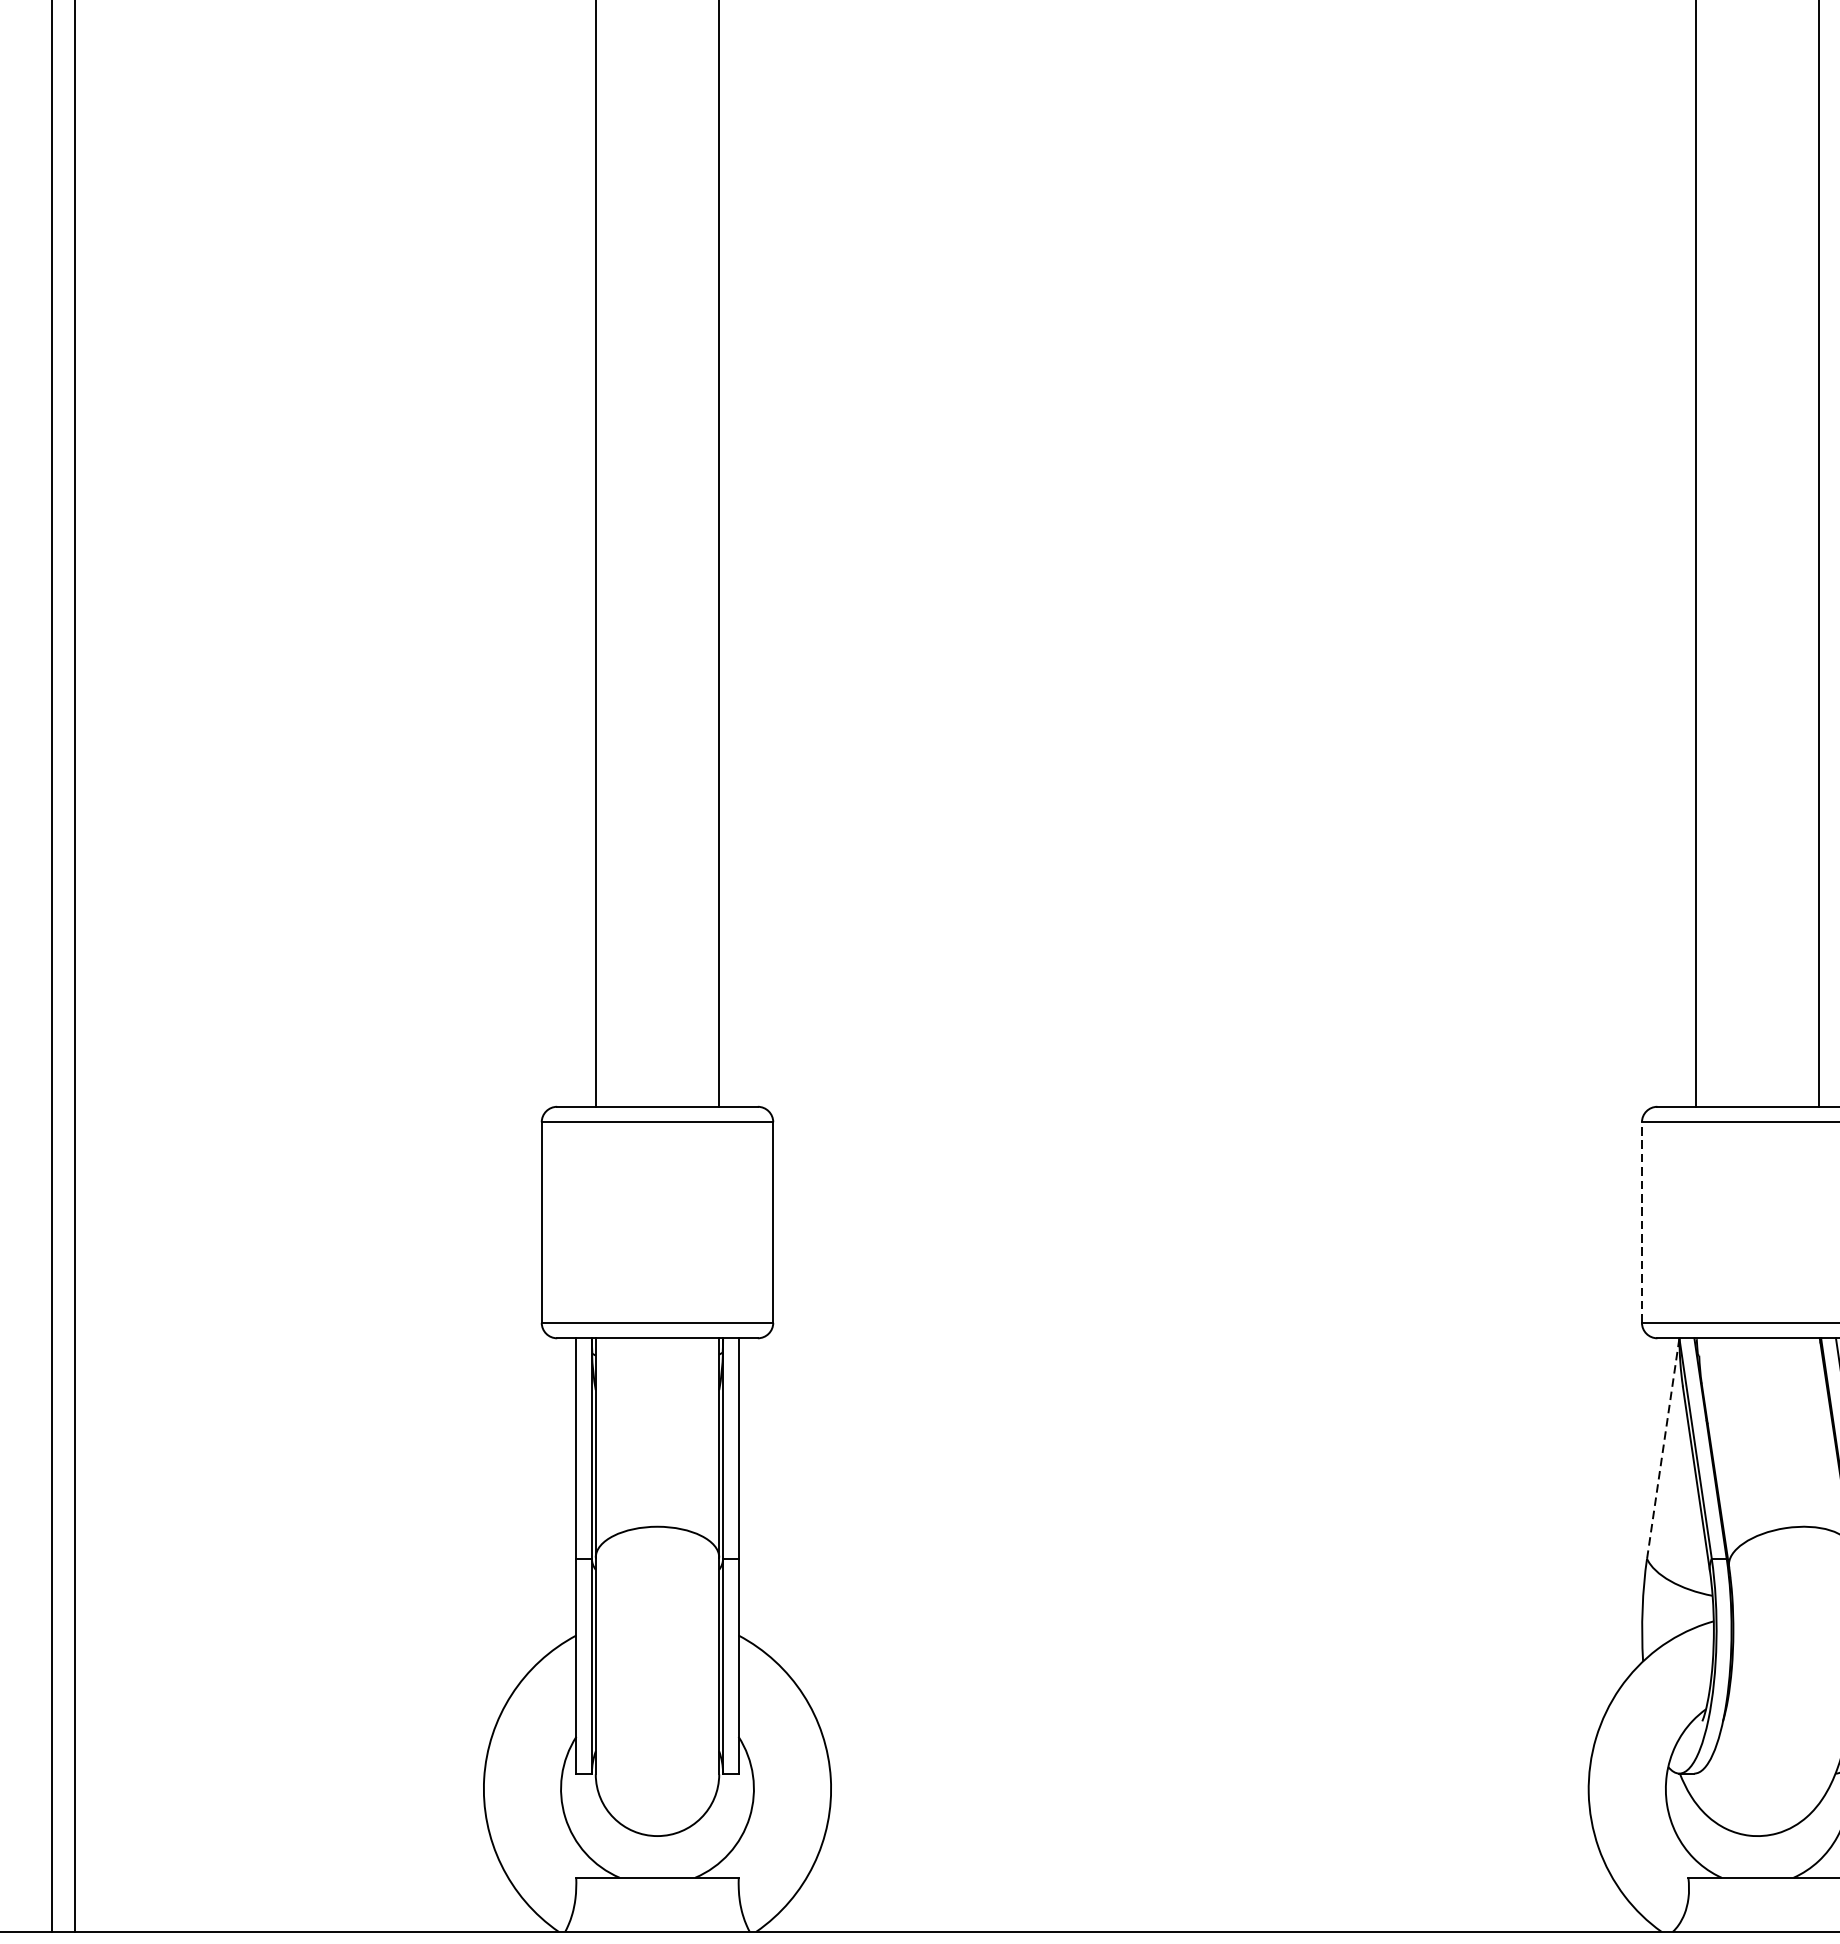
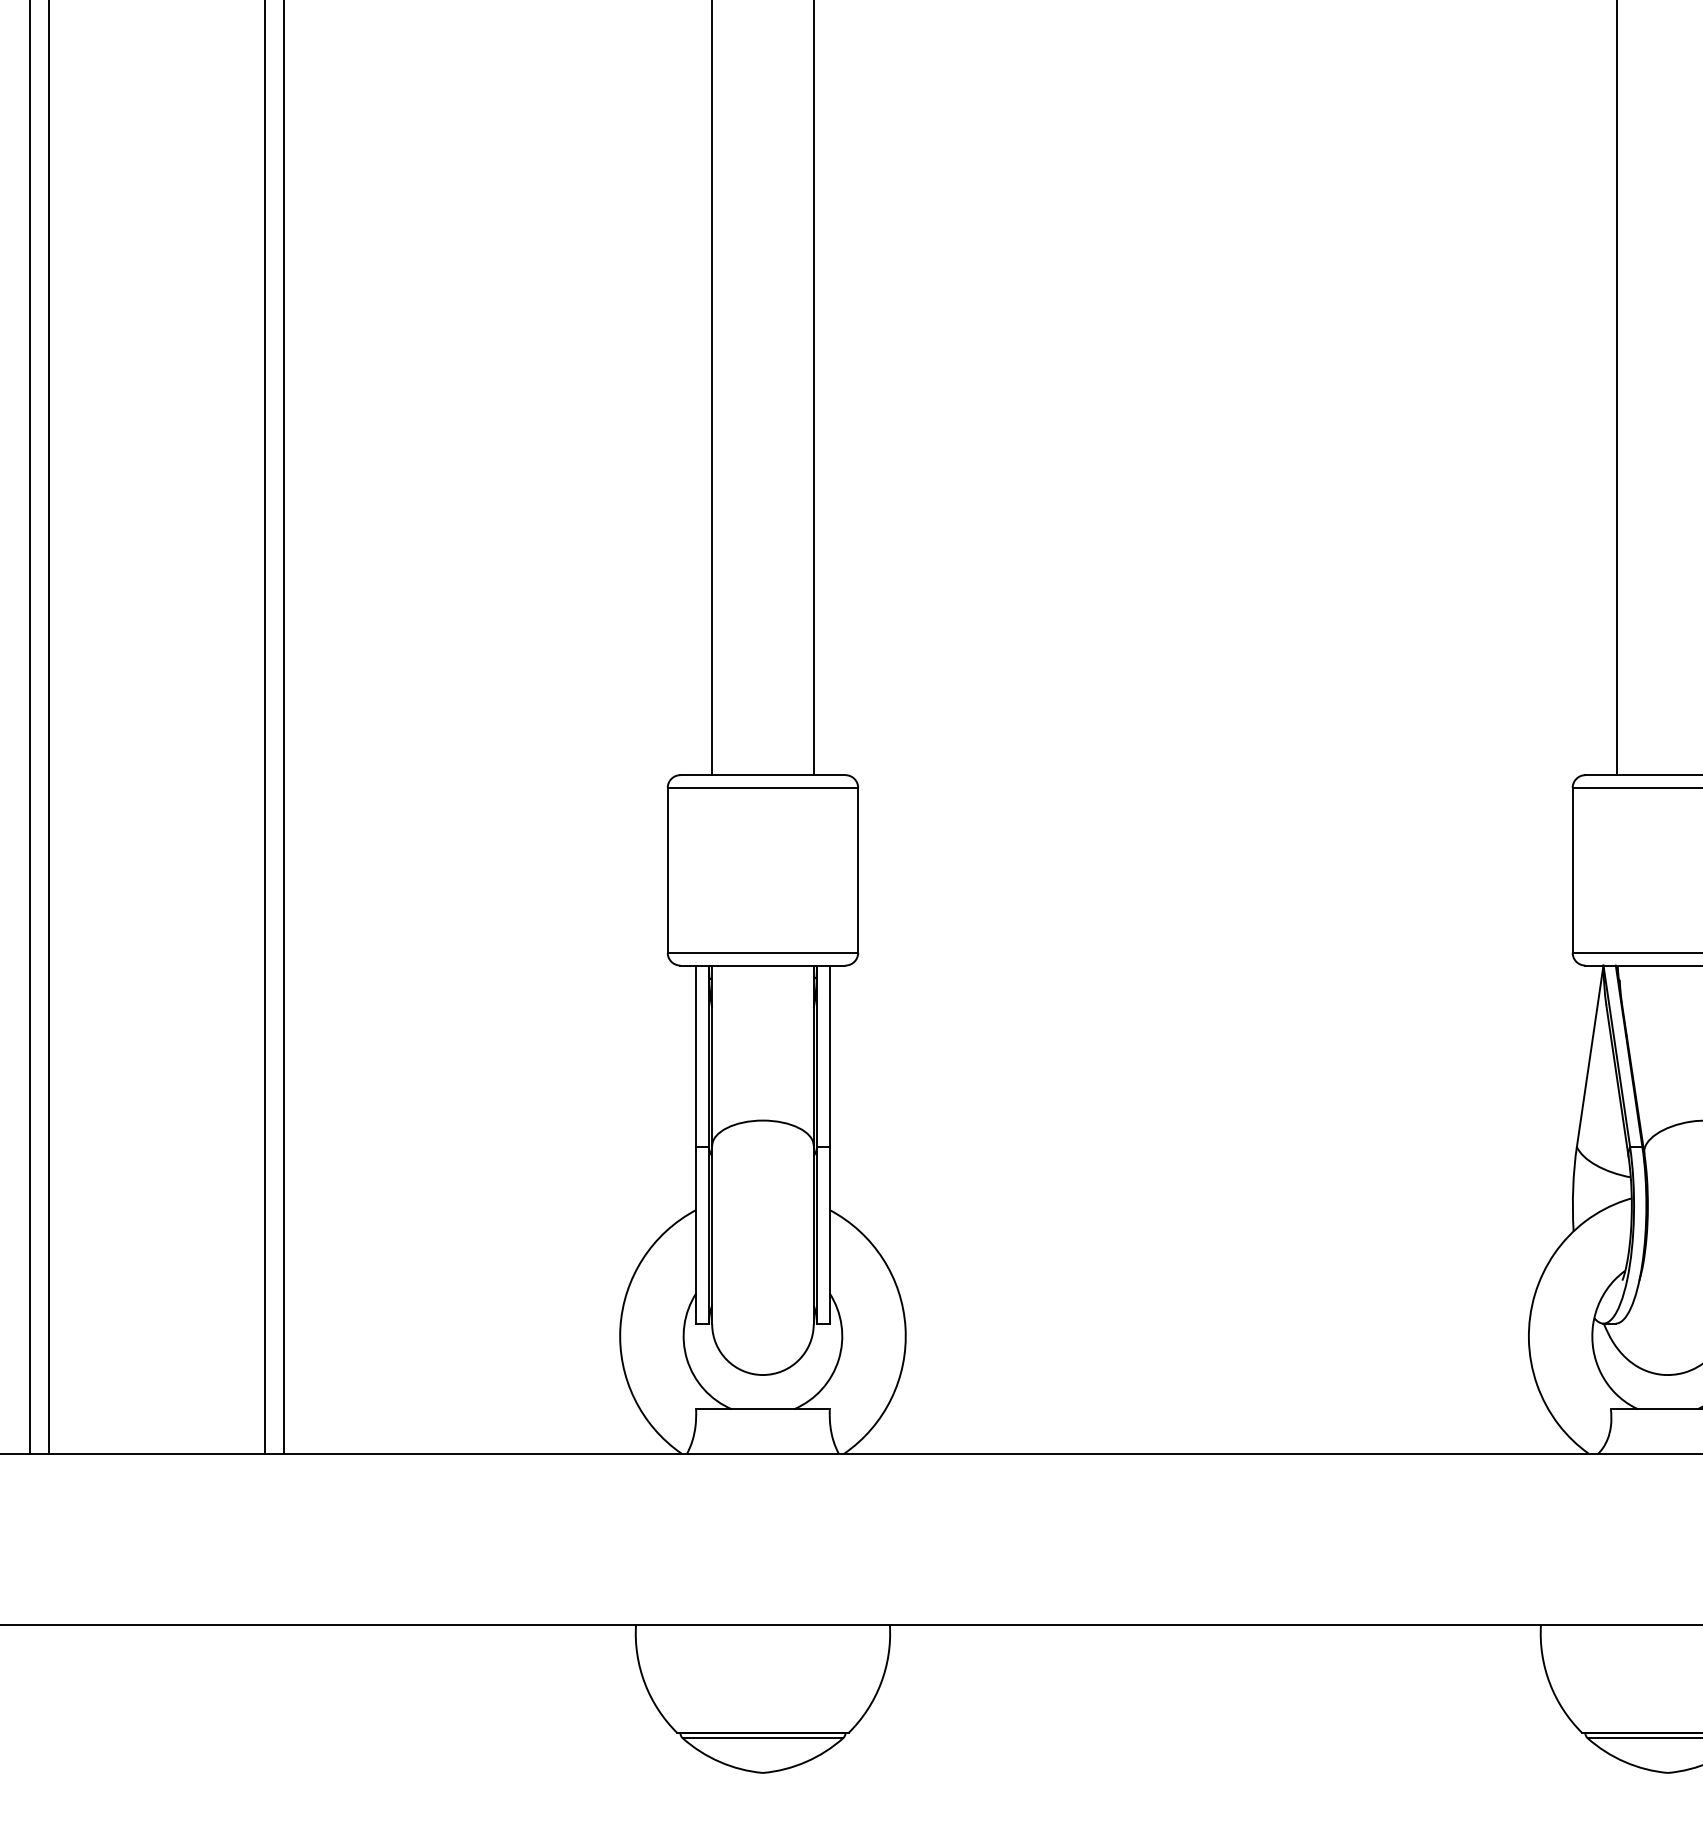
line: (1641, 1222) -> (1572, 870), dashed -> solid
line: (1663, 1448) -> (1590, 1056), dashed -> solid

